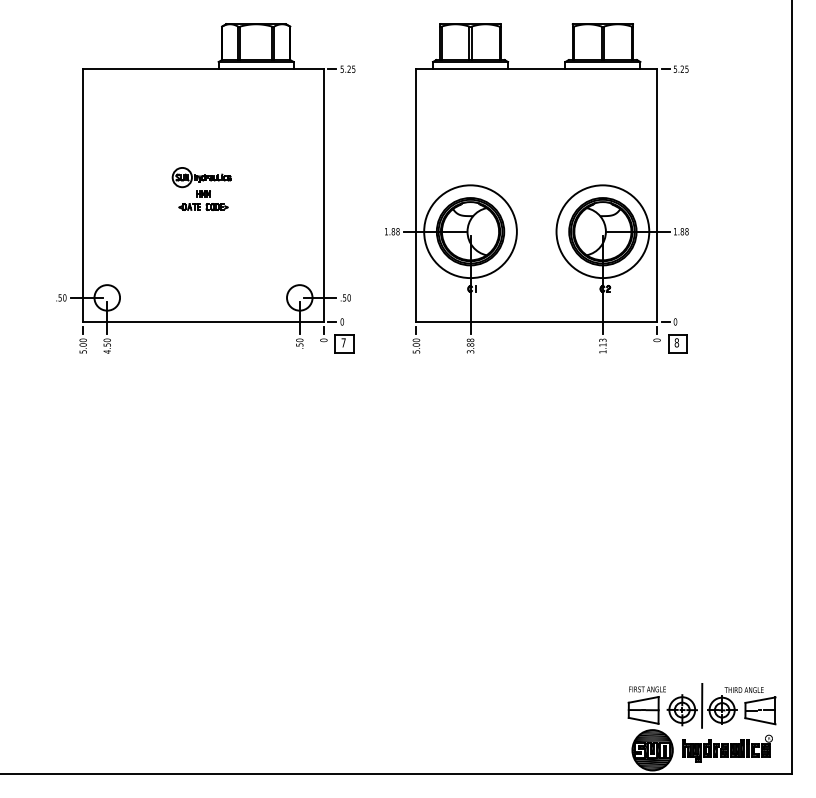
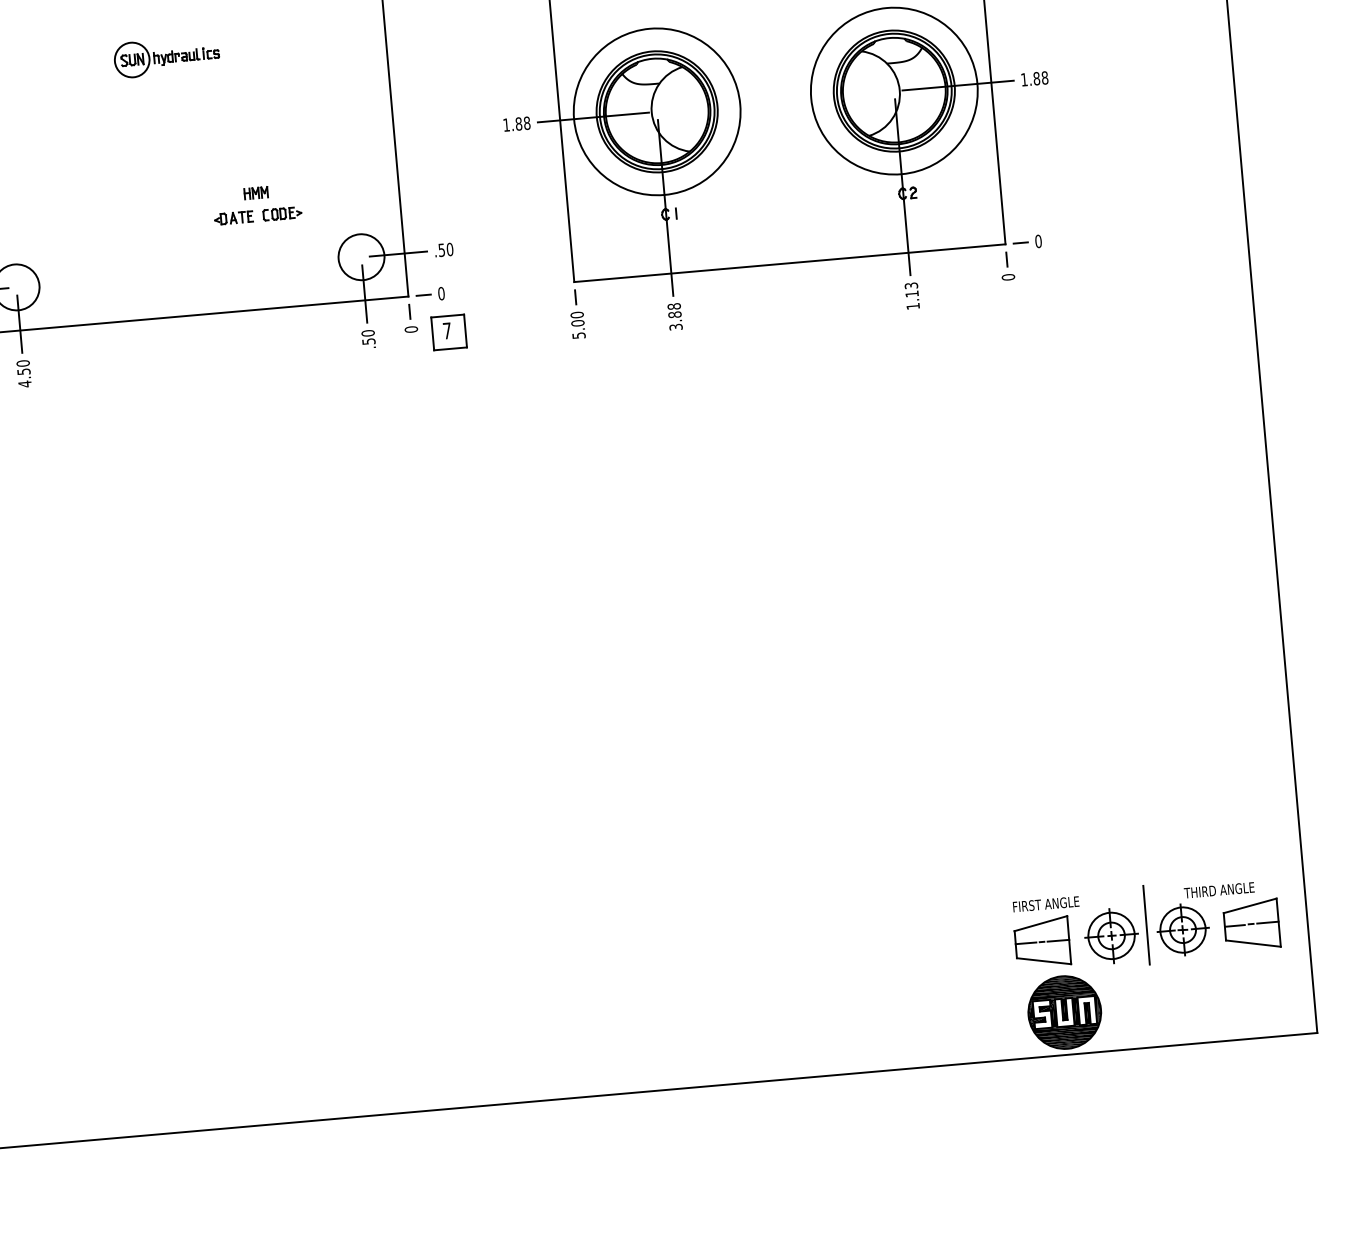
part: (203, 200) -> (257, 204), moved
part: (677, 343) -> (1045, 279), removed
part: (727, 748) -> (1198, 997), removed

